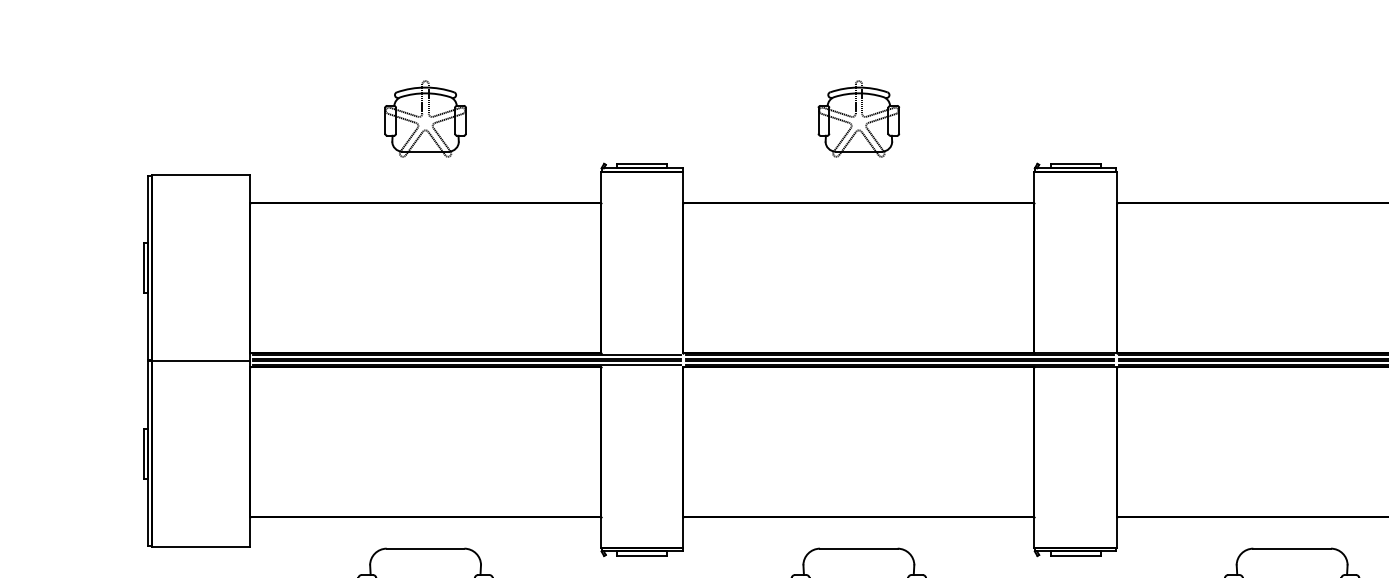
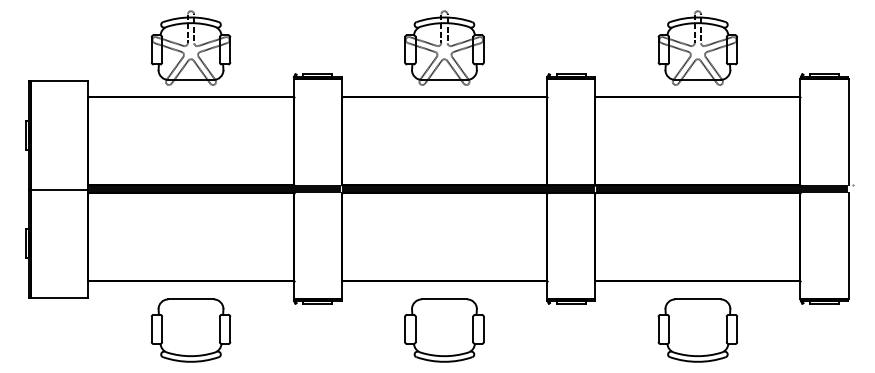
part: (424, 118) -> (190, 47), size x1.67
part: (858, 118) -> (444, 47), size x1.67
part: (1291, 118) -> (697, 47), added

